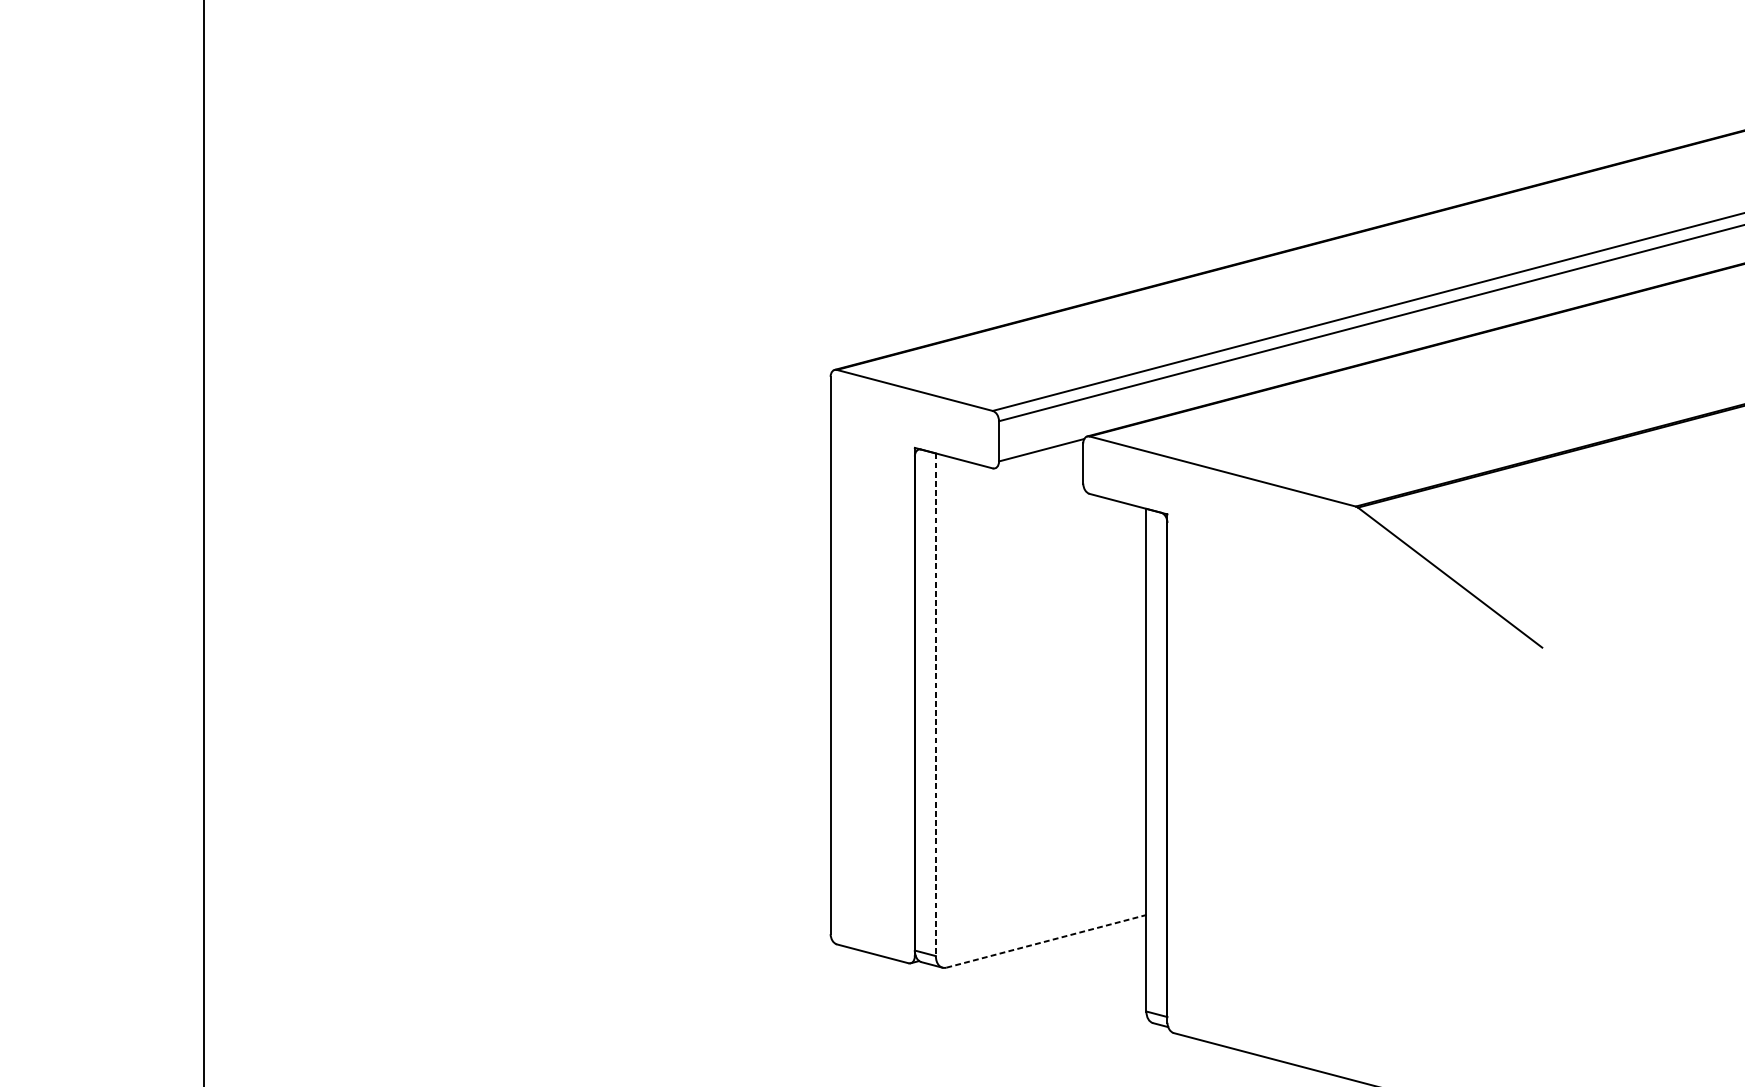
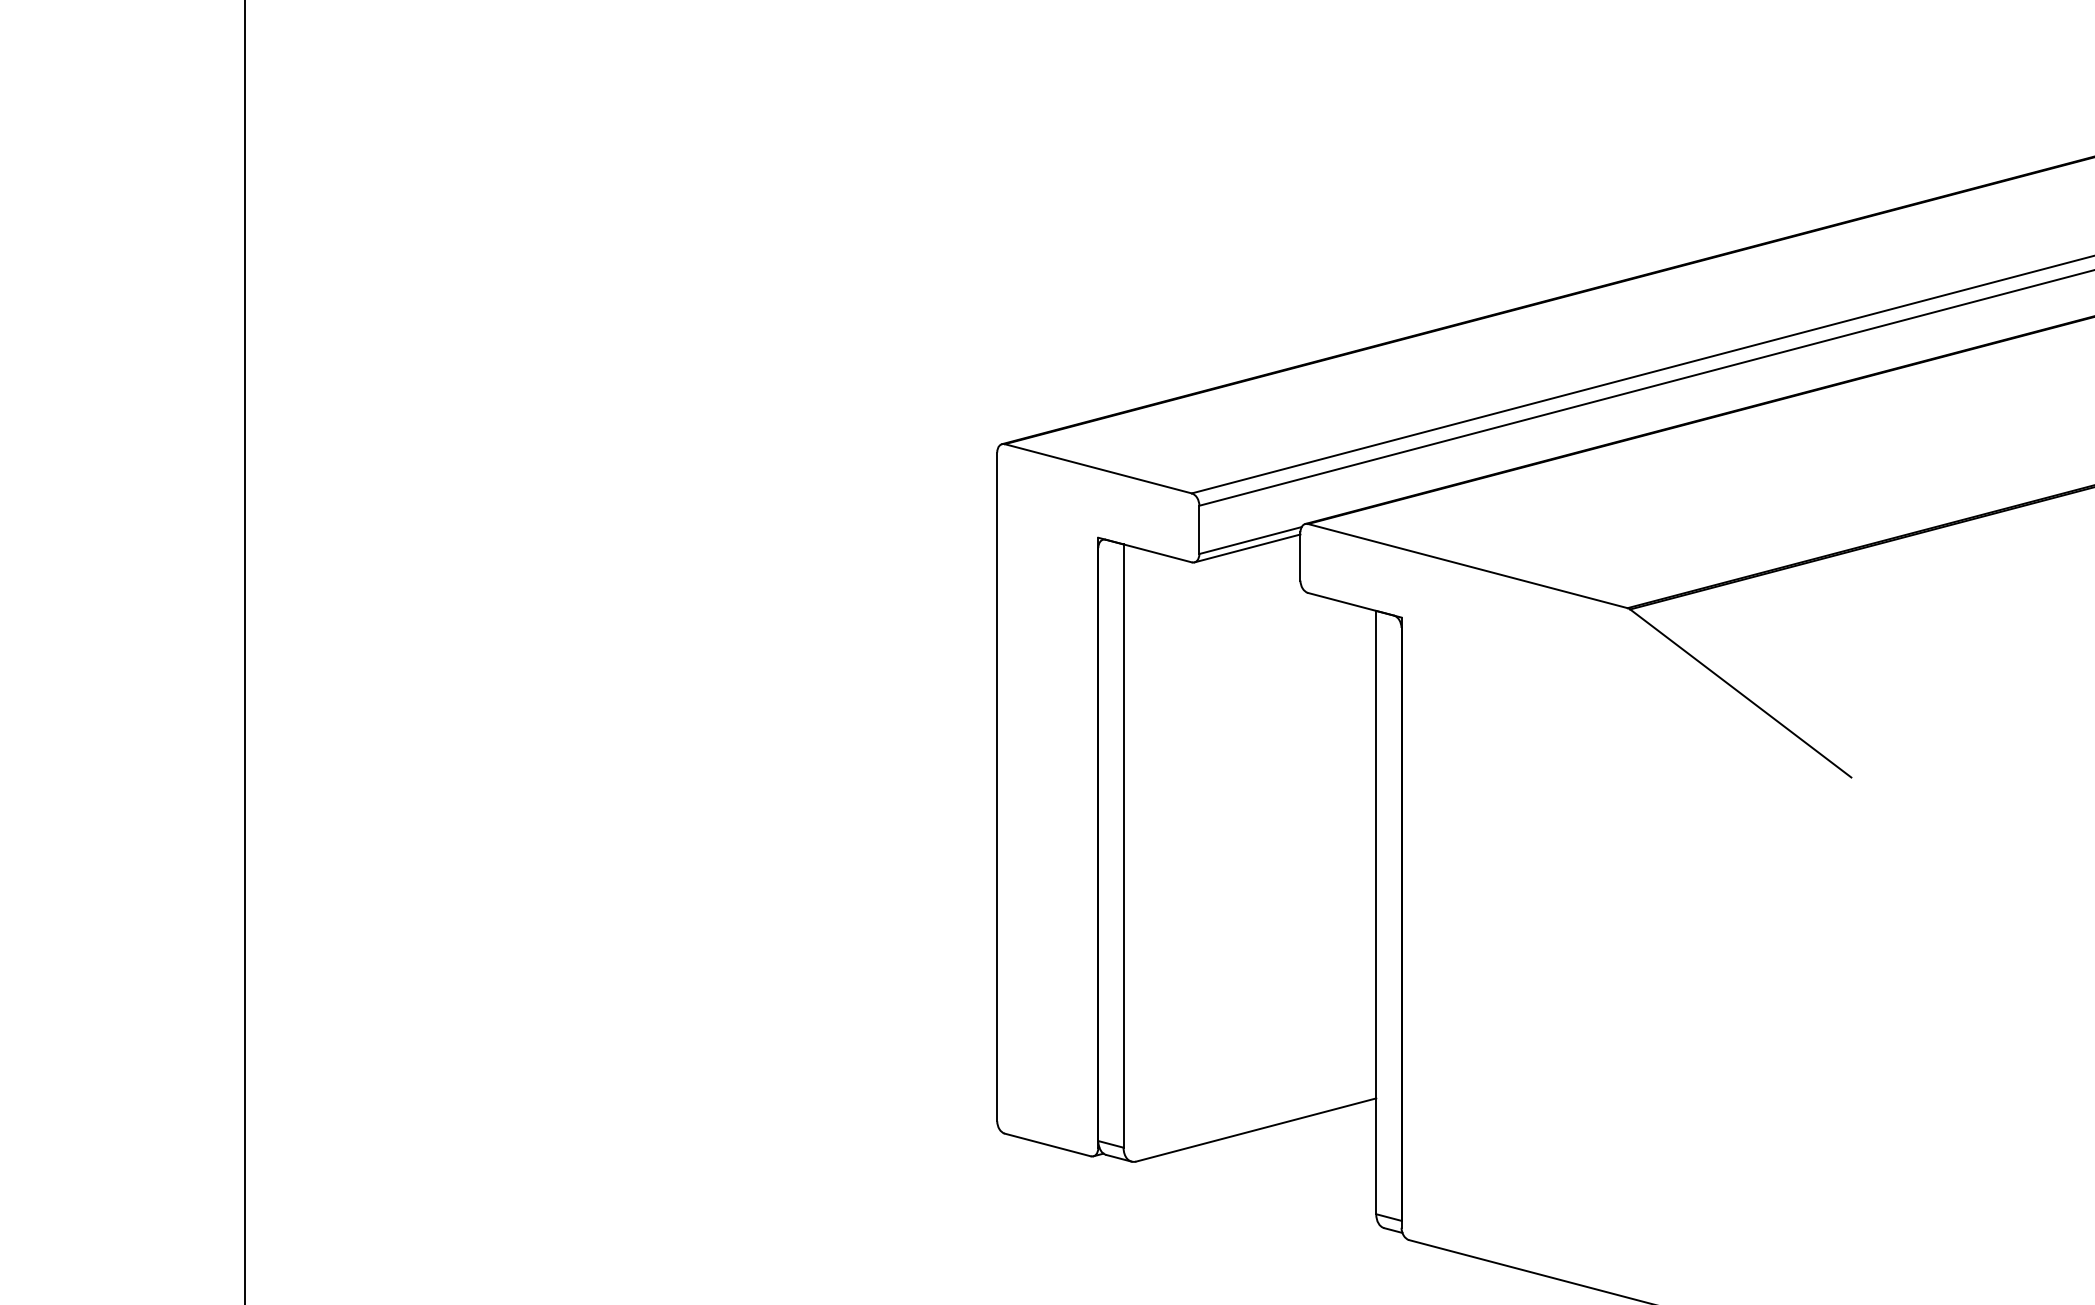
line: (1039, 456) -> (1247, 548), added
line: (935, 705) -> (1123, 846), dashed -> solid
line: (1046, 940) -> (1256, 1129), dashed -> solid

